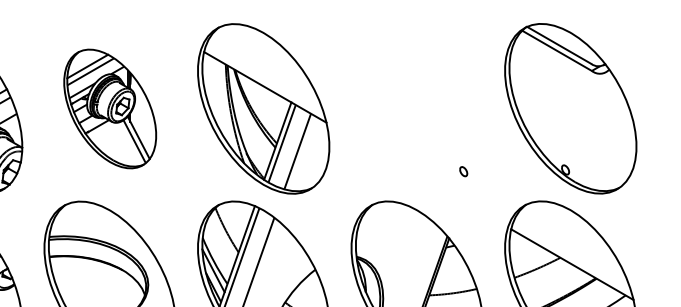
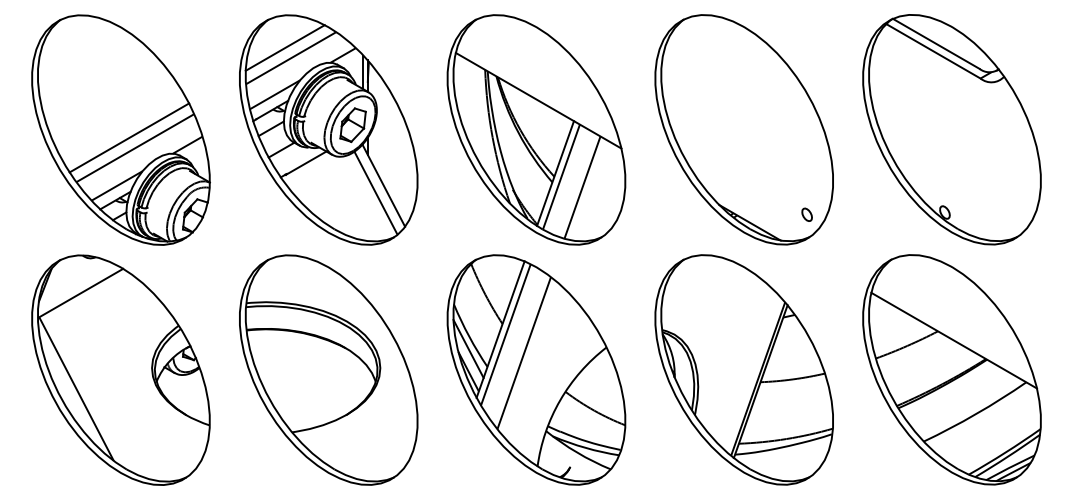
part: (110, 108) -> (328, 129), size x1.43
part: (416, 108) -> (743, 129), added

